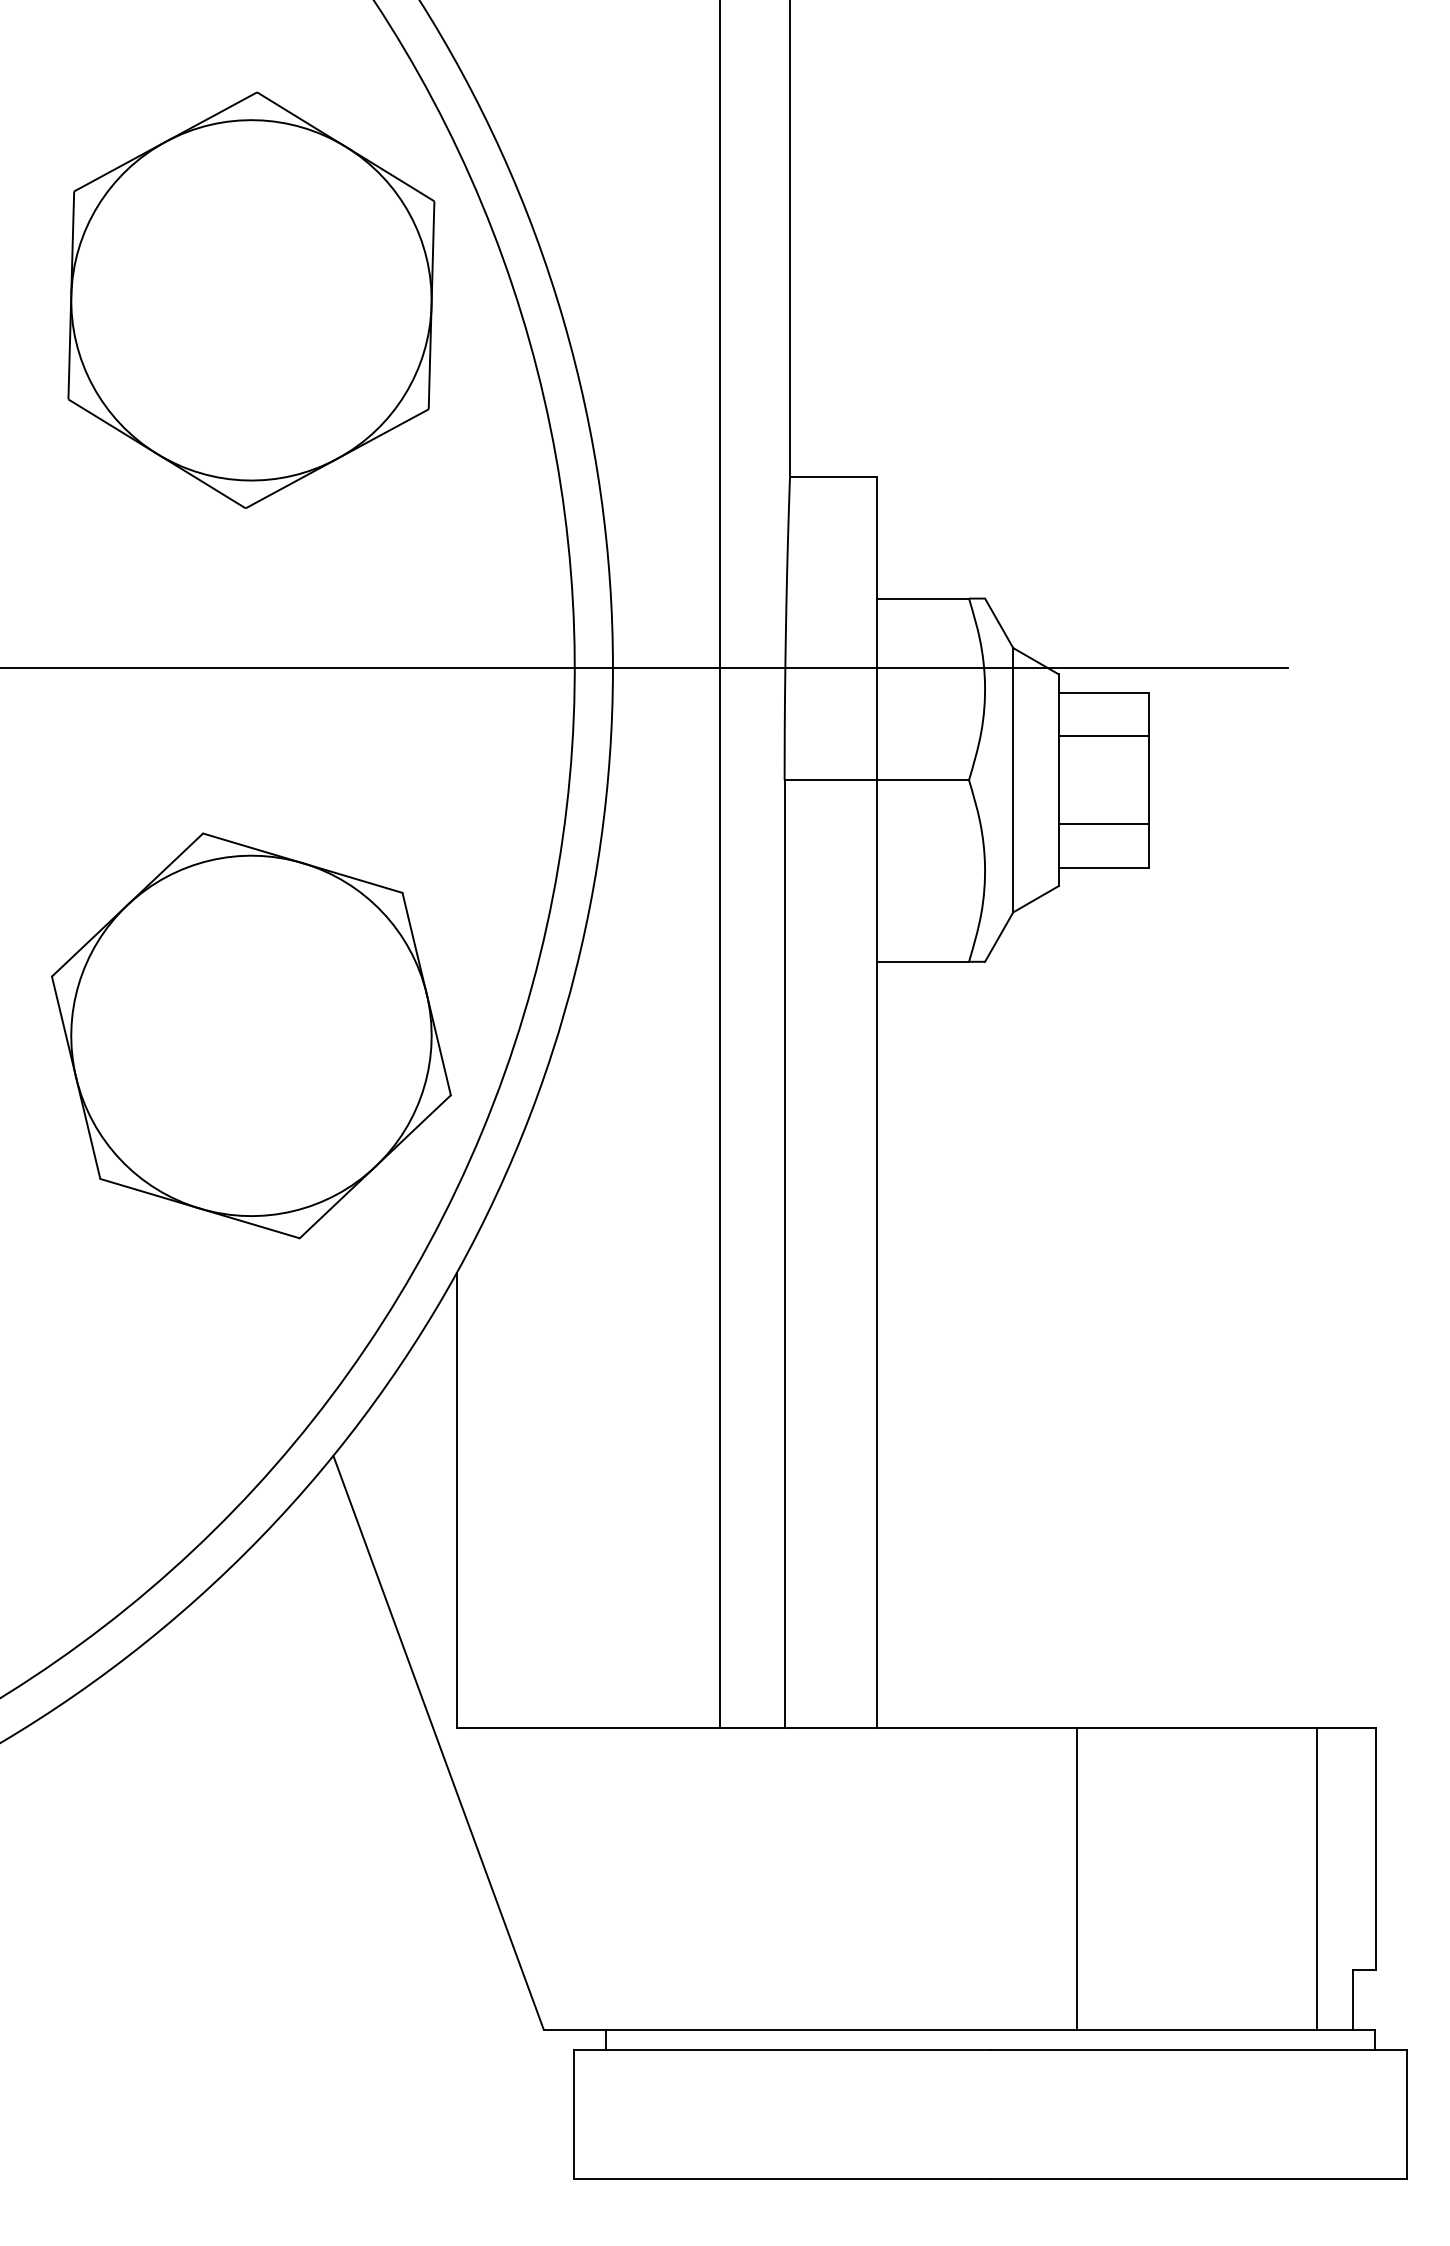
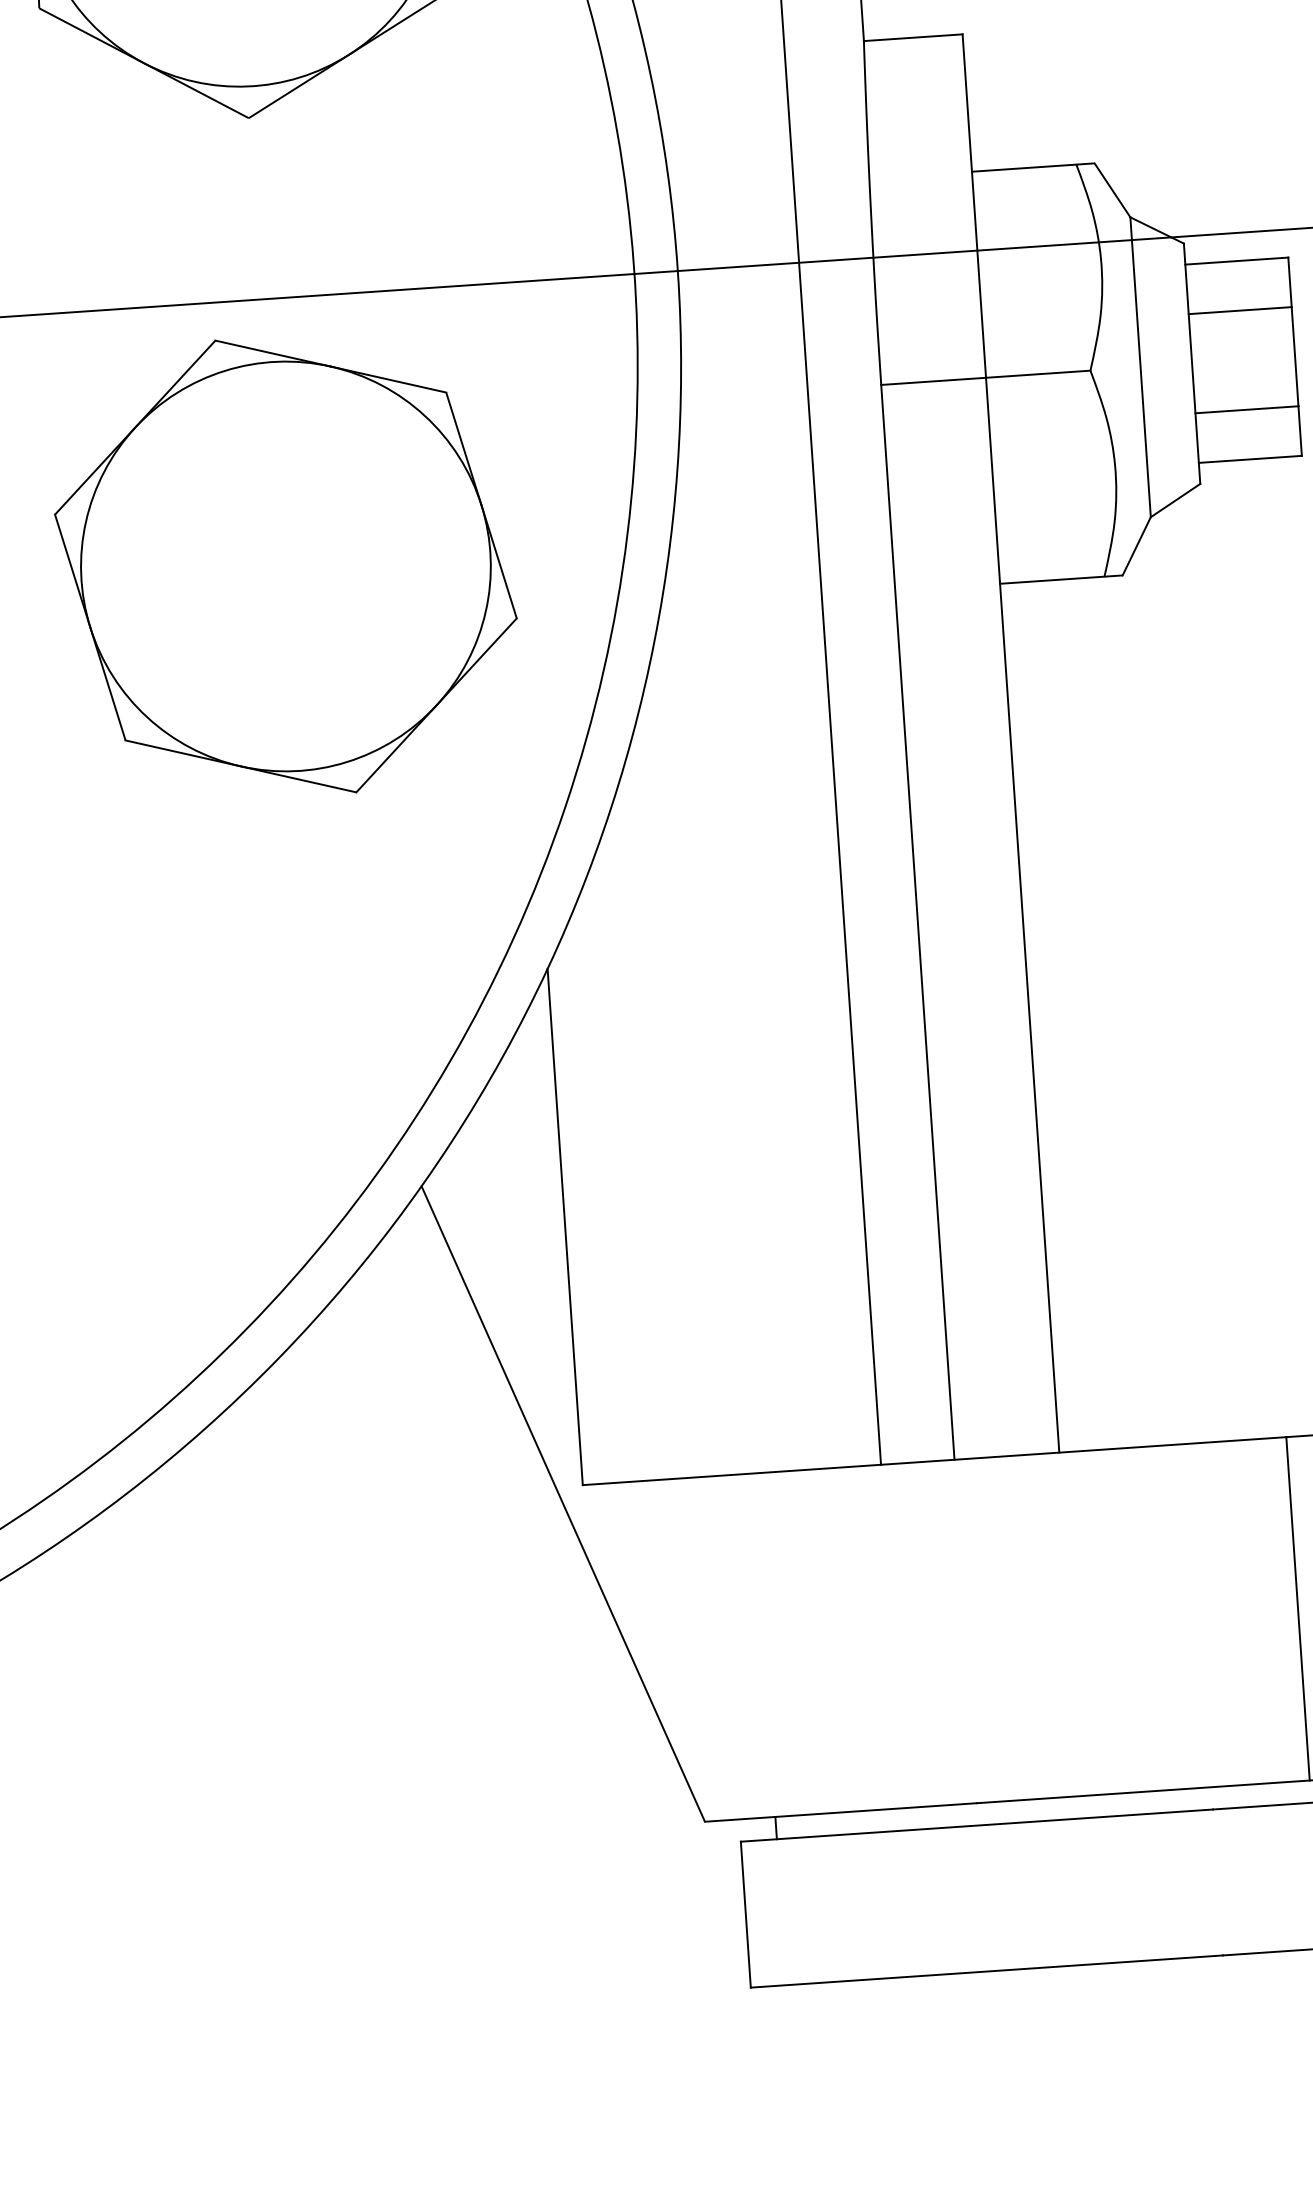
part: (251, 1035) -> (285, 566), moved

